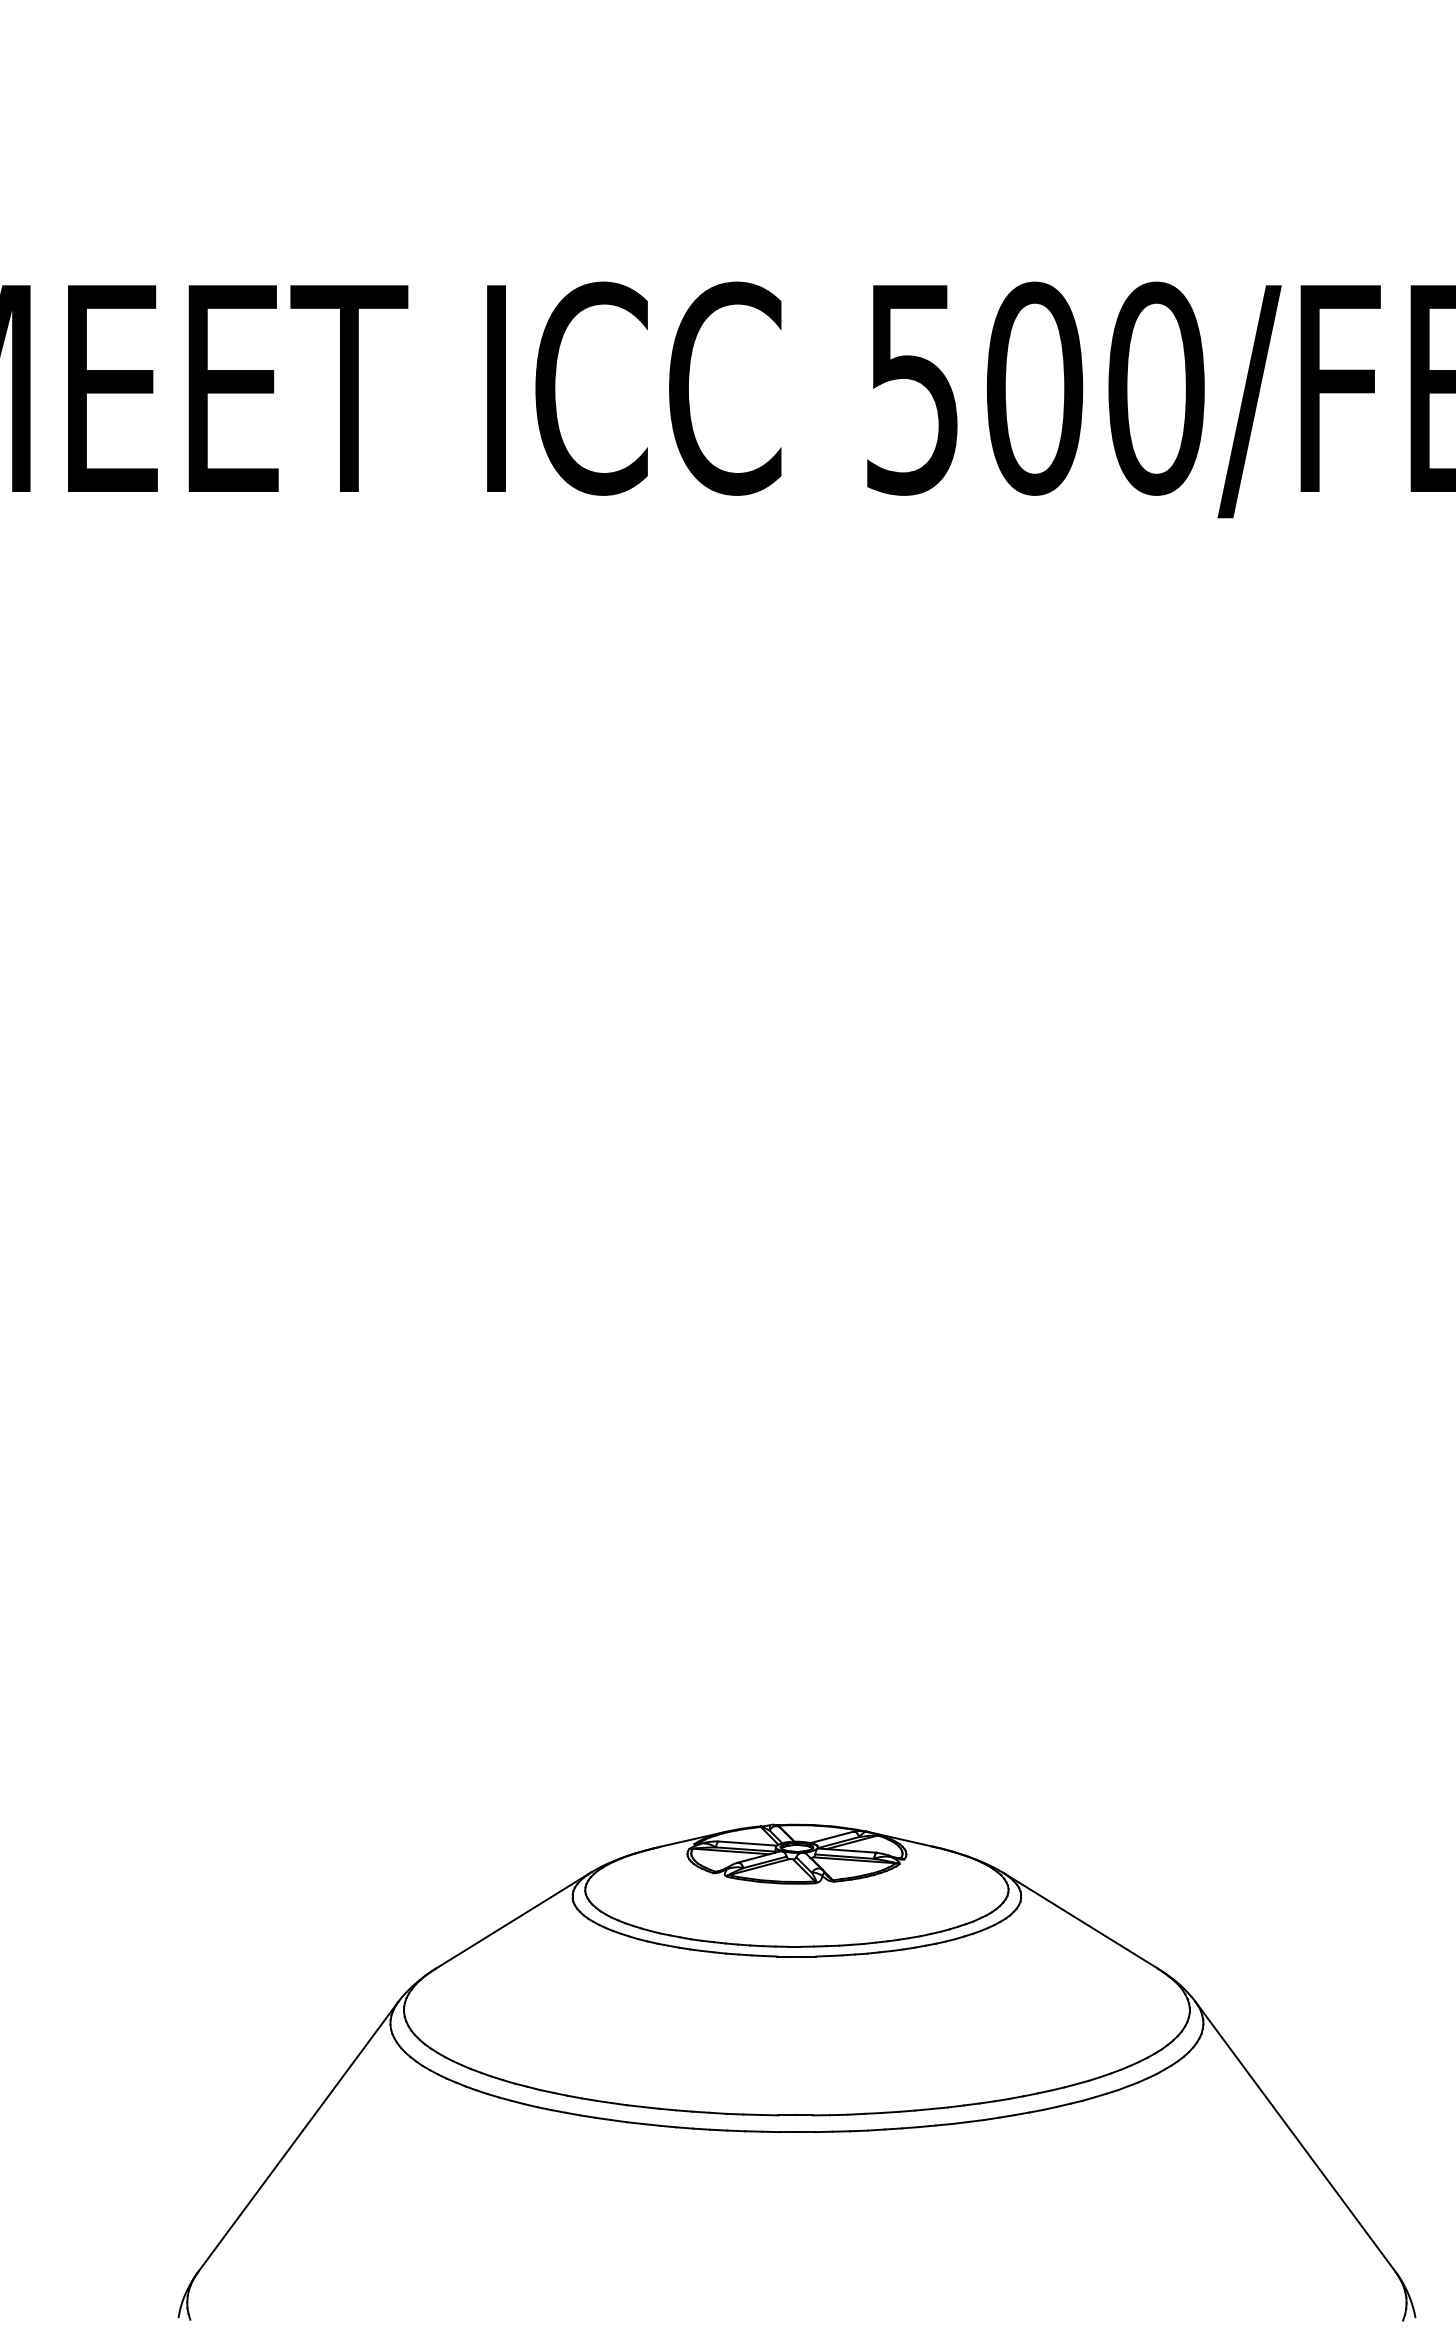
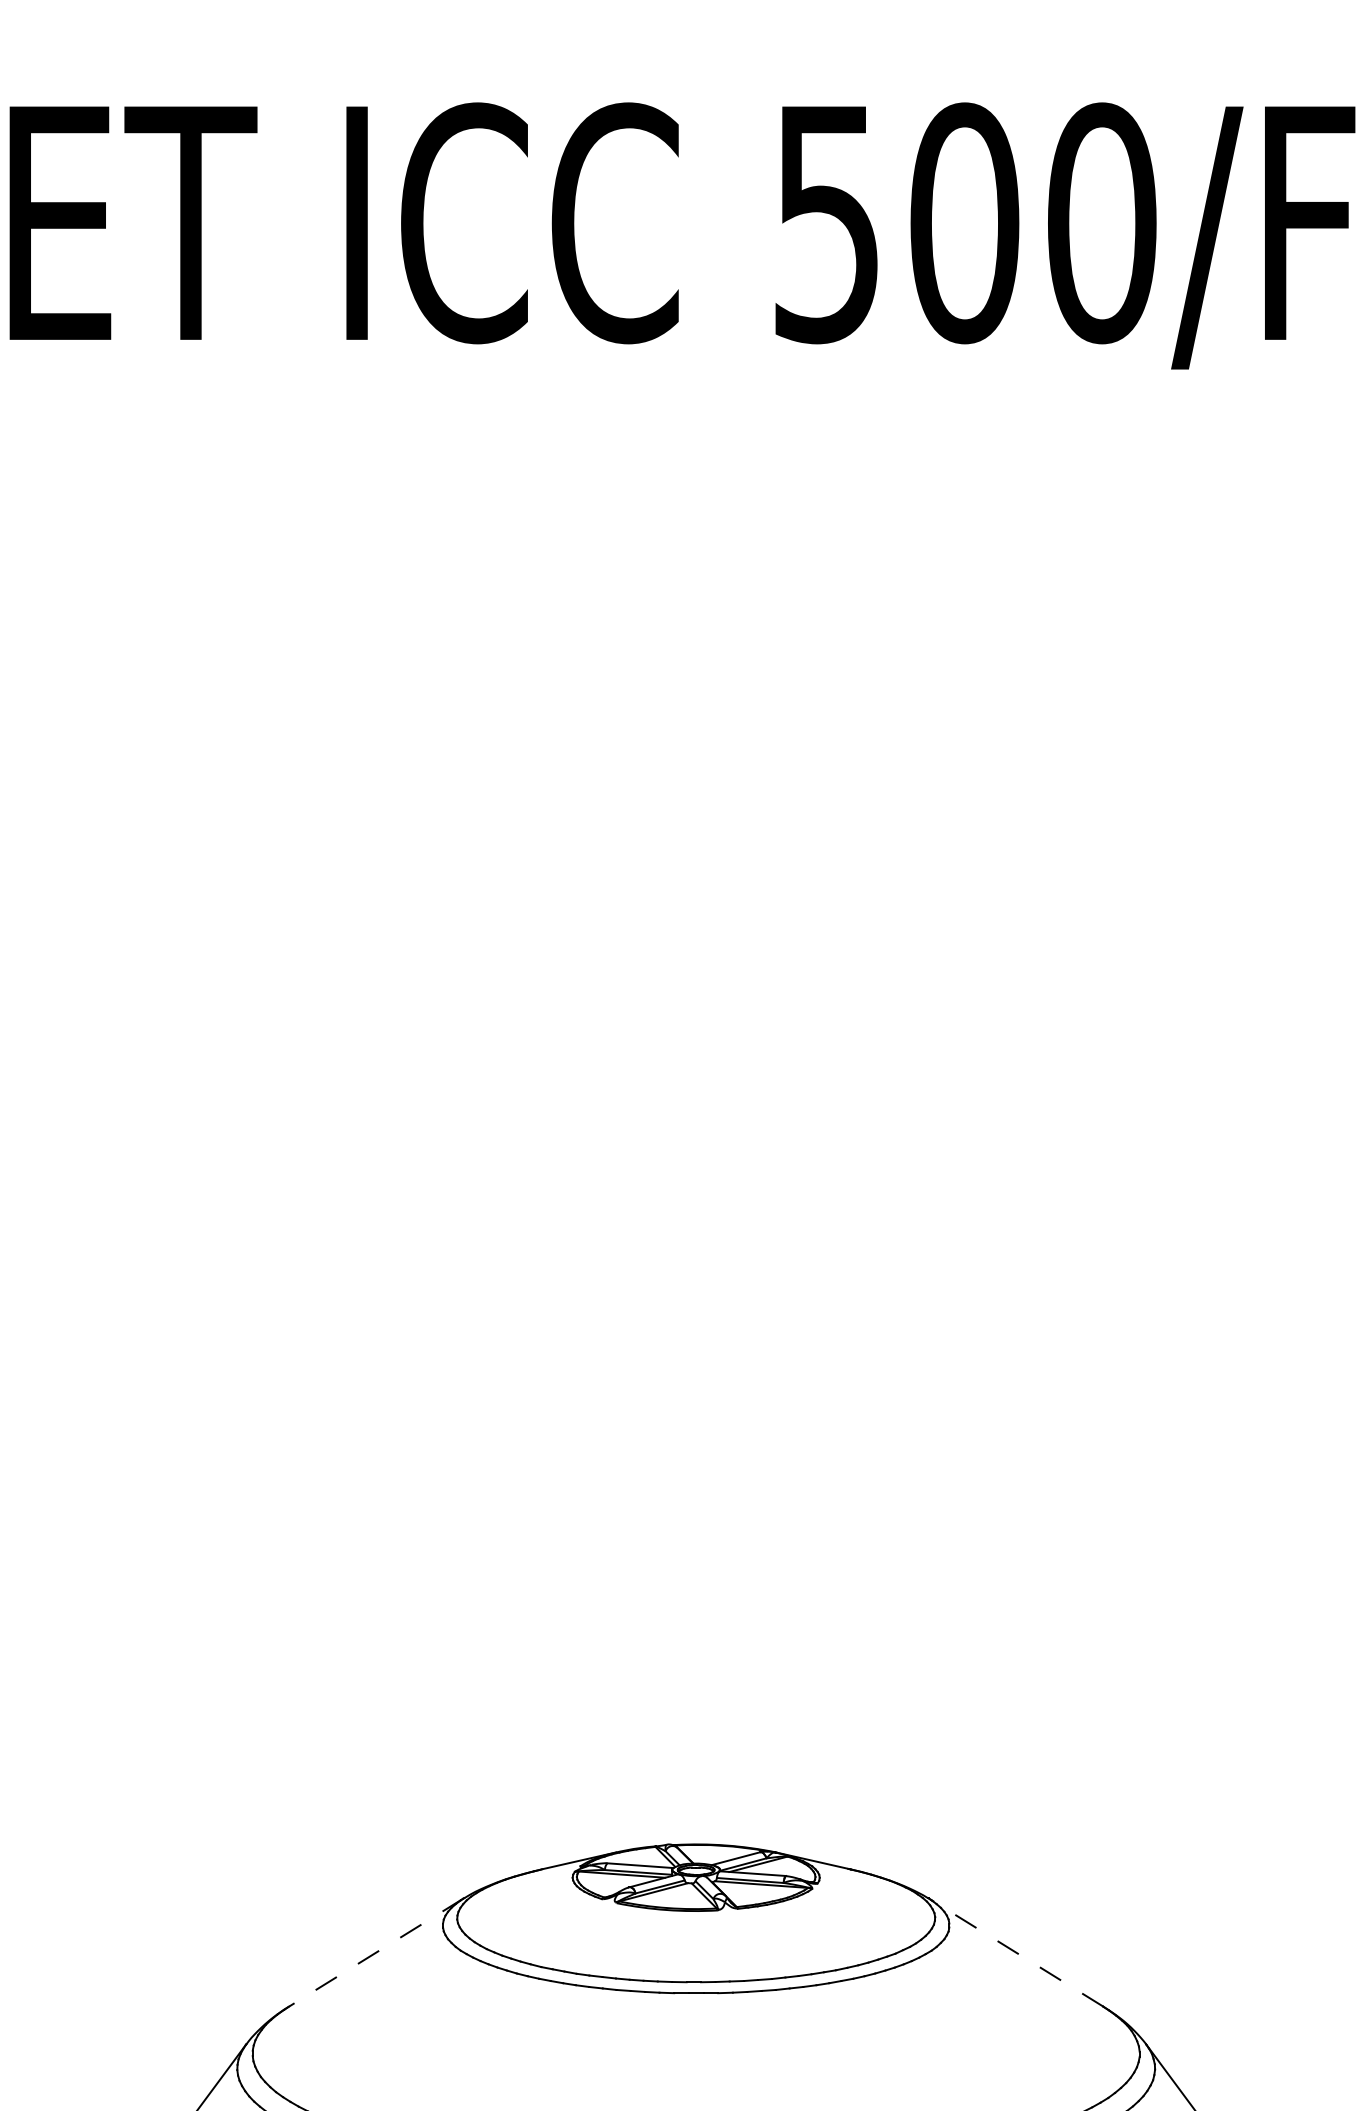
line: (513, 1920) -> (376, 1952), solid -> dashed
line: (1079, 1920) -> (1015, 1952), solid -> dashed

